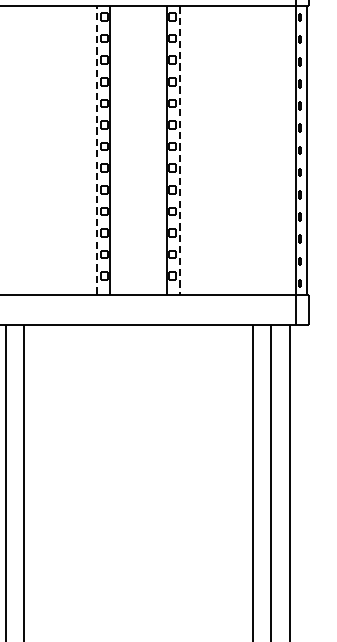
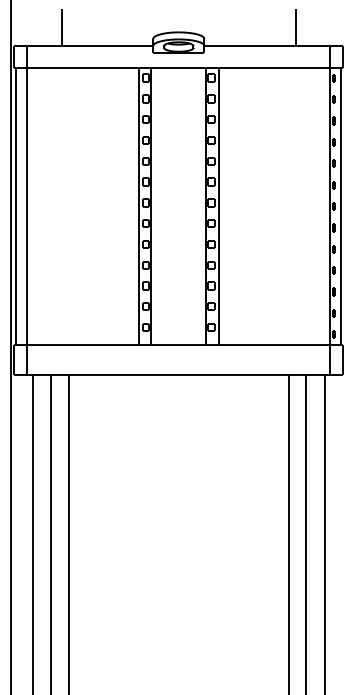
line: (96, 150) -> (138, 206), dashed -> solid
line: (180, 150) -> (219, 206), dashed -> solid

